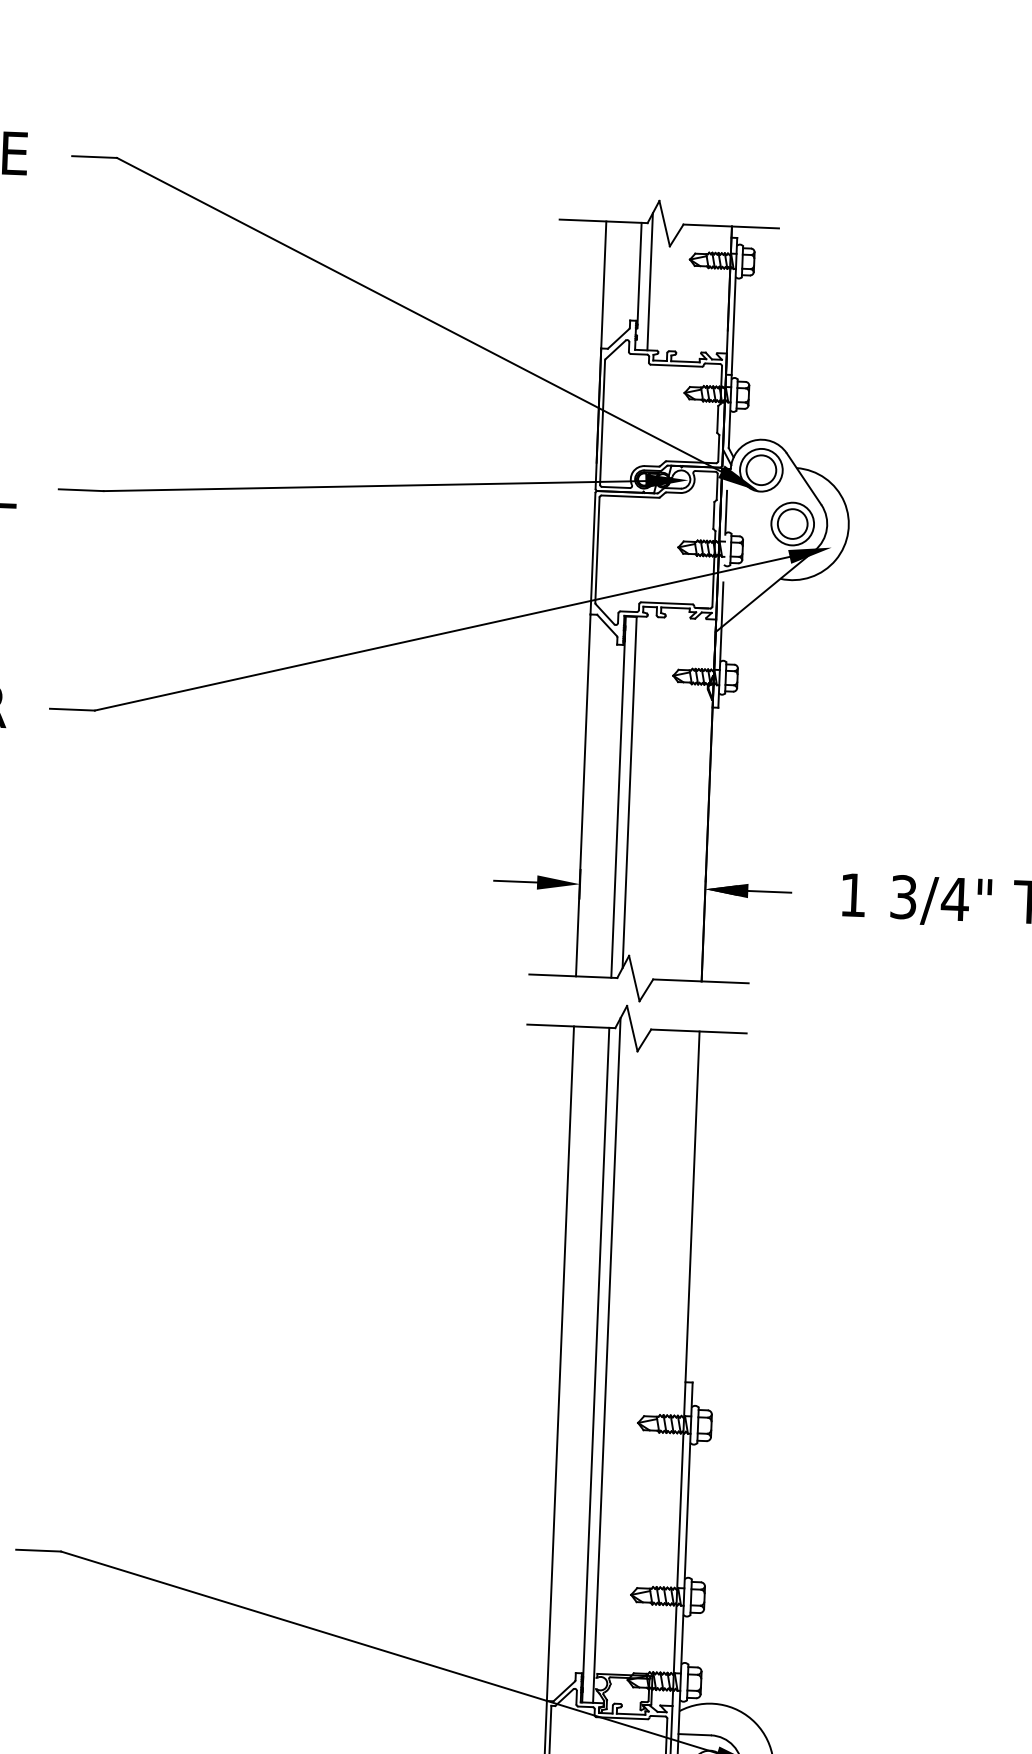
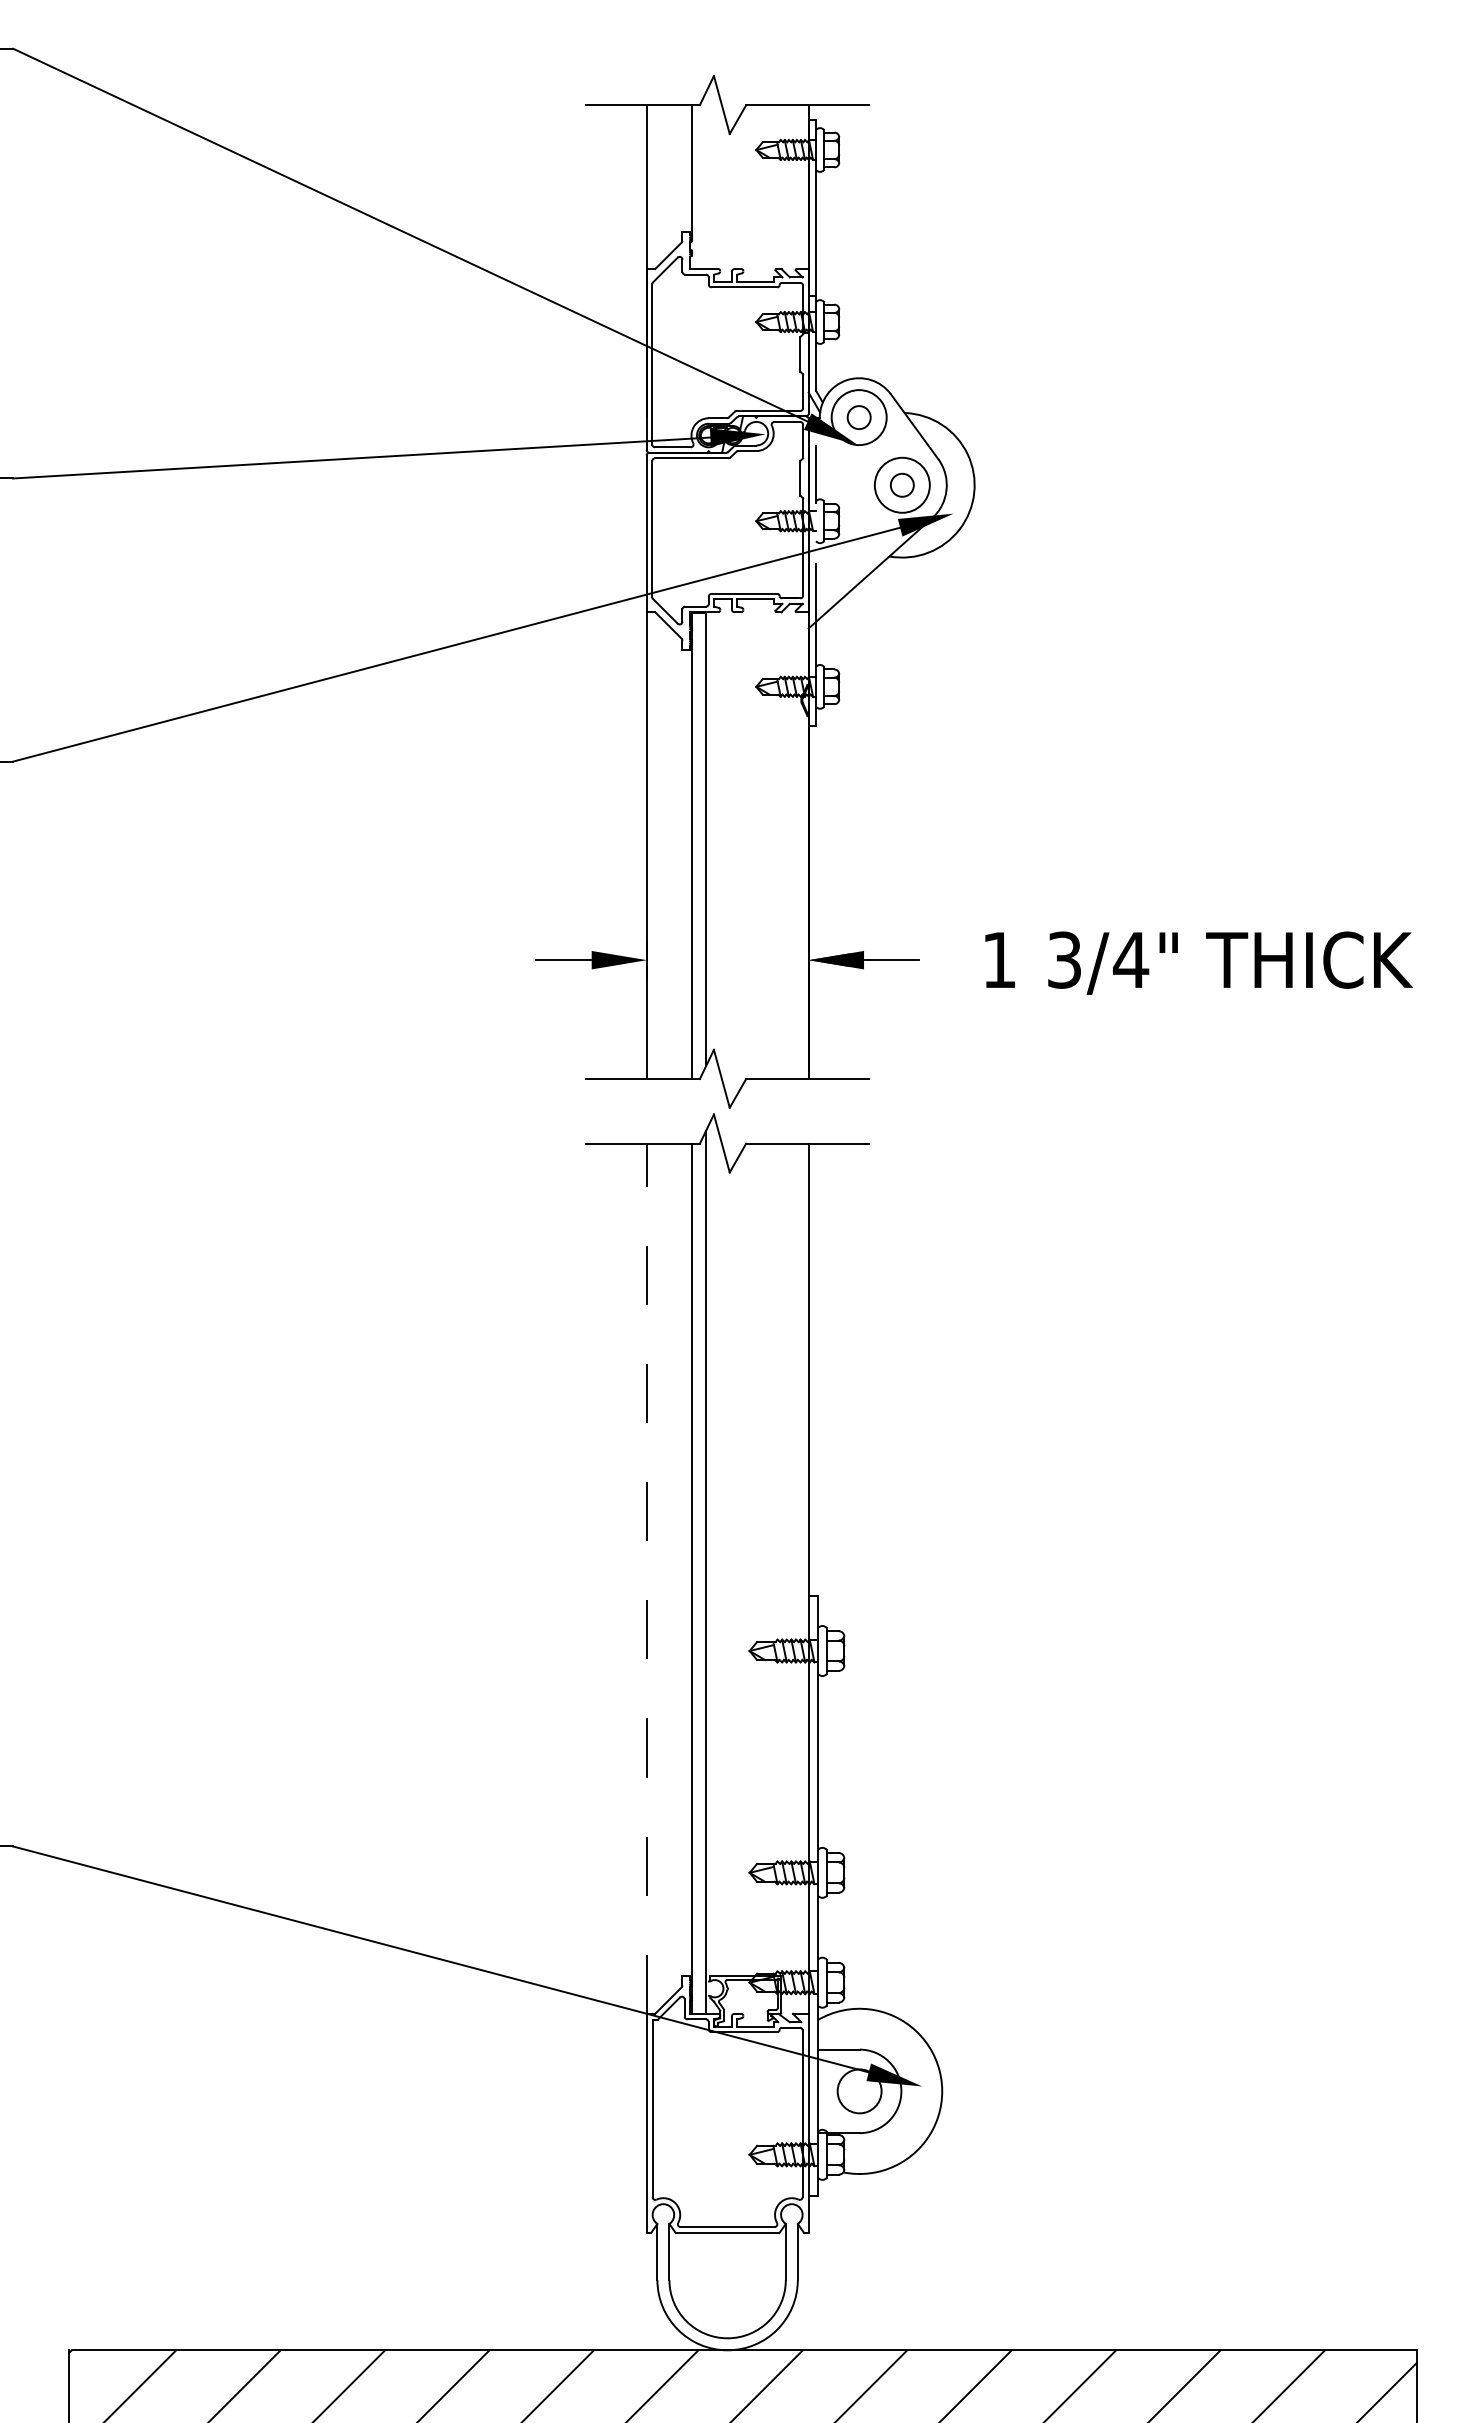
line: (650, 281) -> (706, 180), removed
circle: (761, 470) -> (859, 417), size x0.6
circle: (792, 524) -> (902, 485), size x0.6
line: (560, 1363) -> (646, 1578), solid -> dashed

